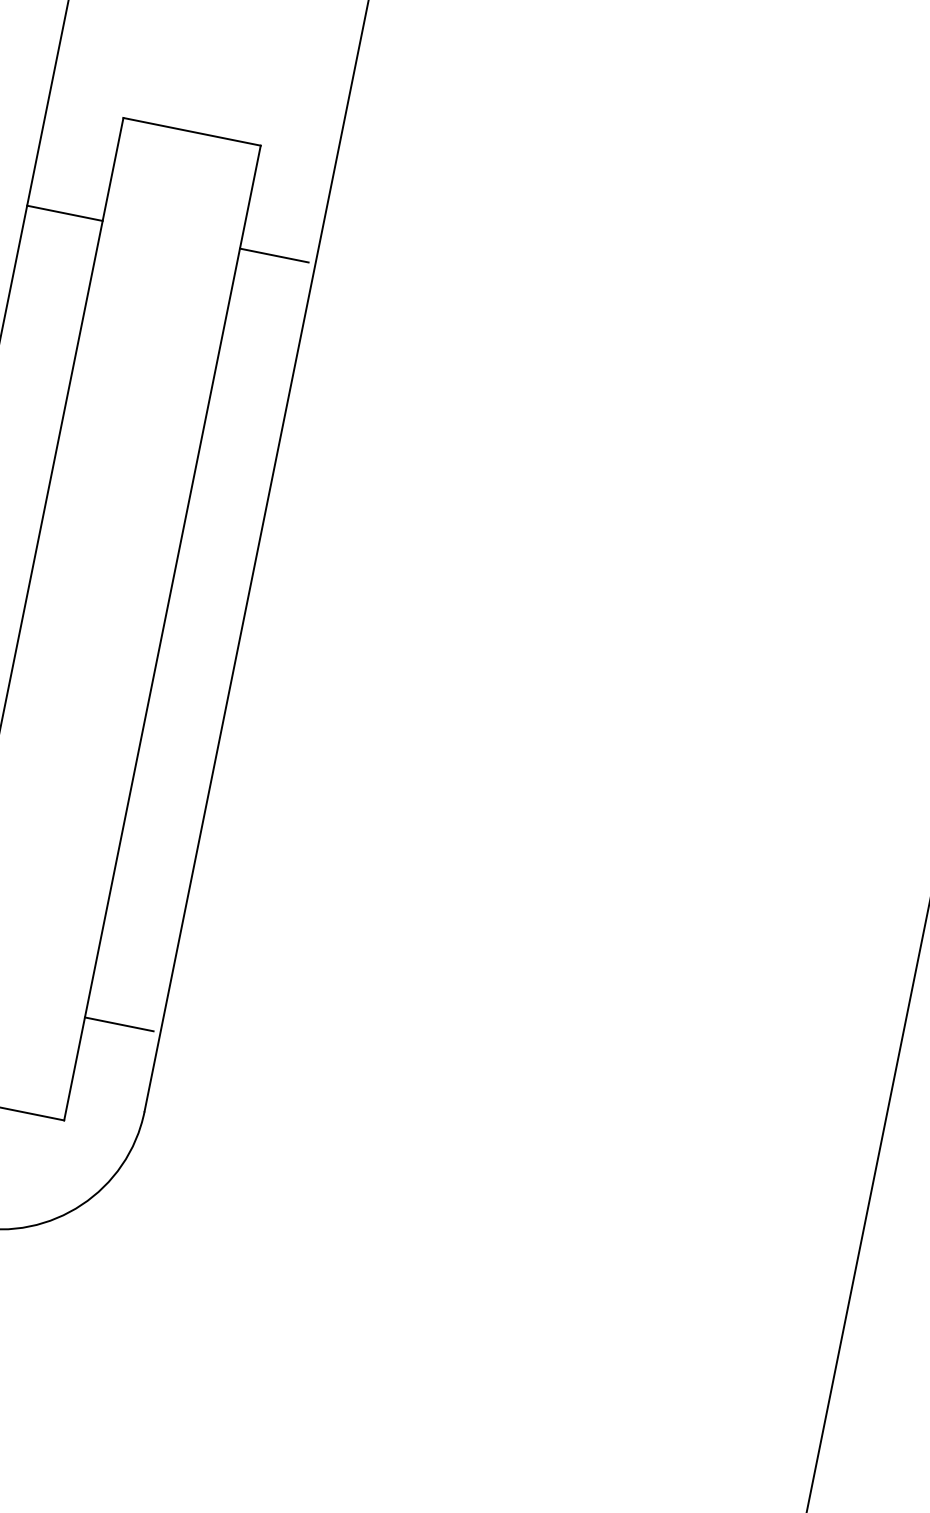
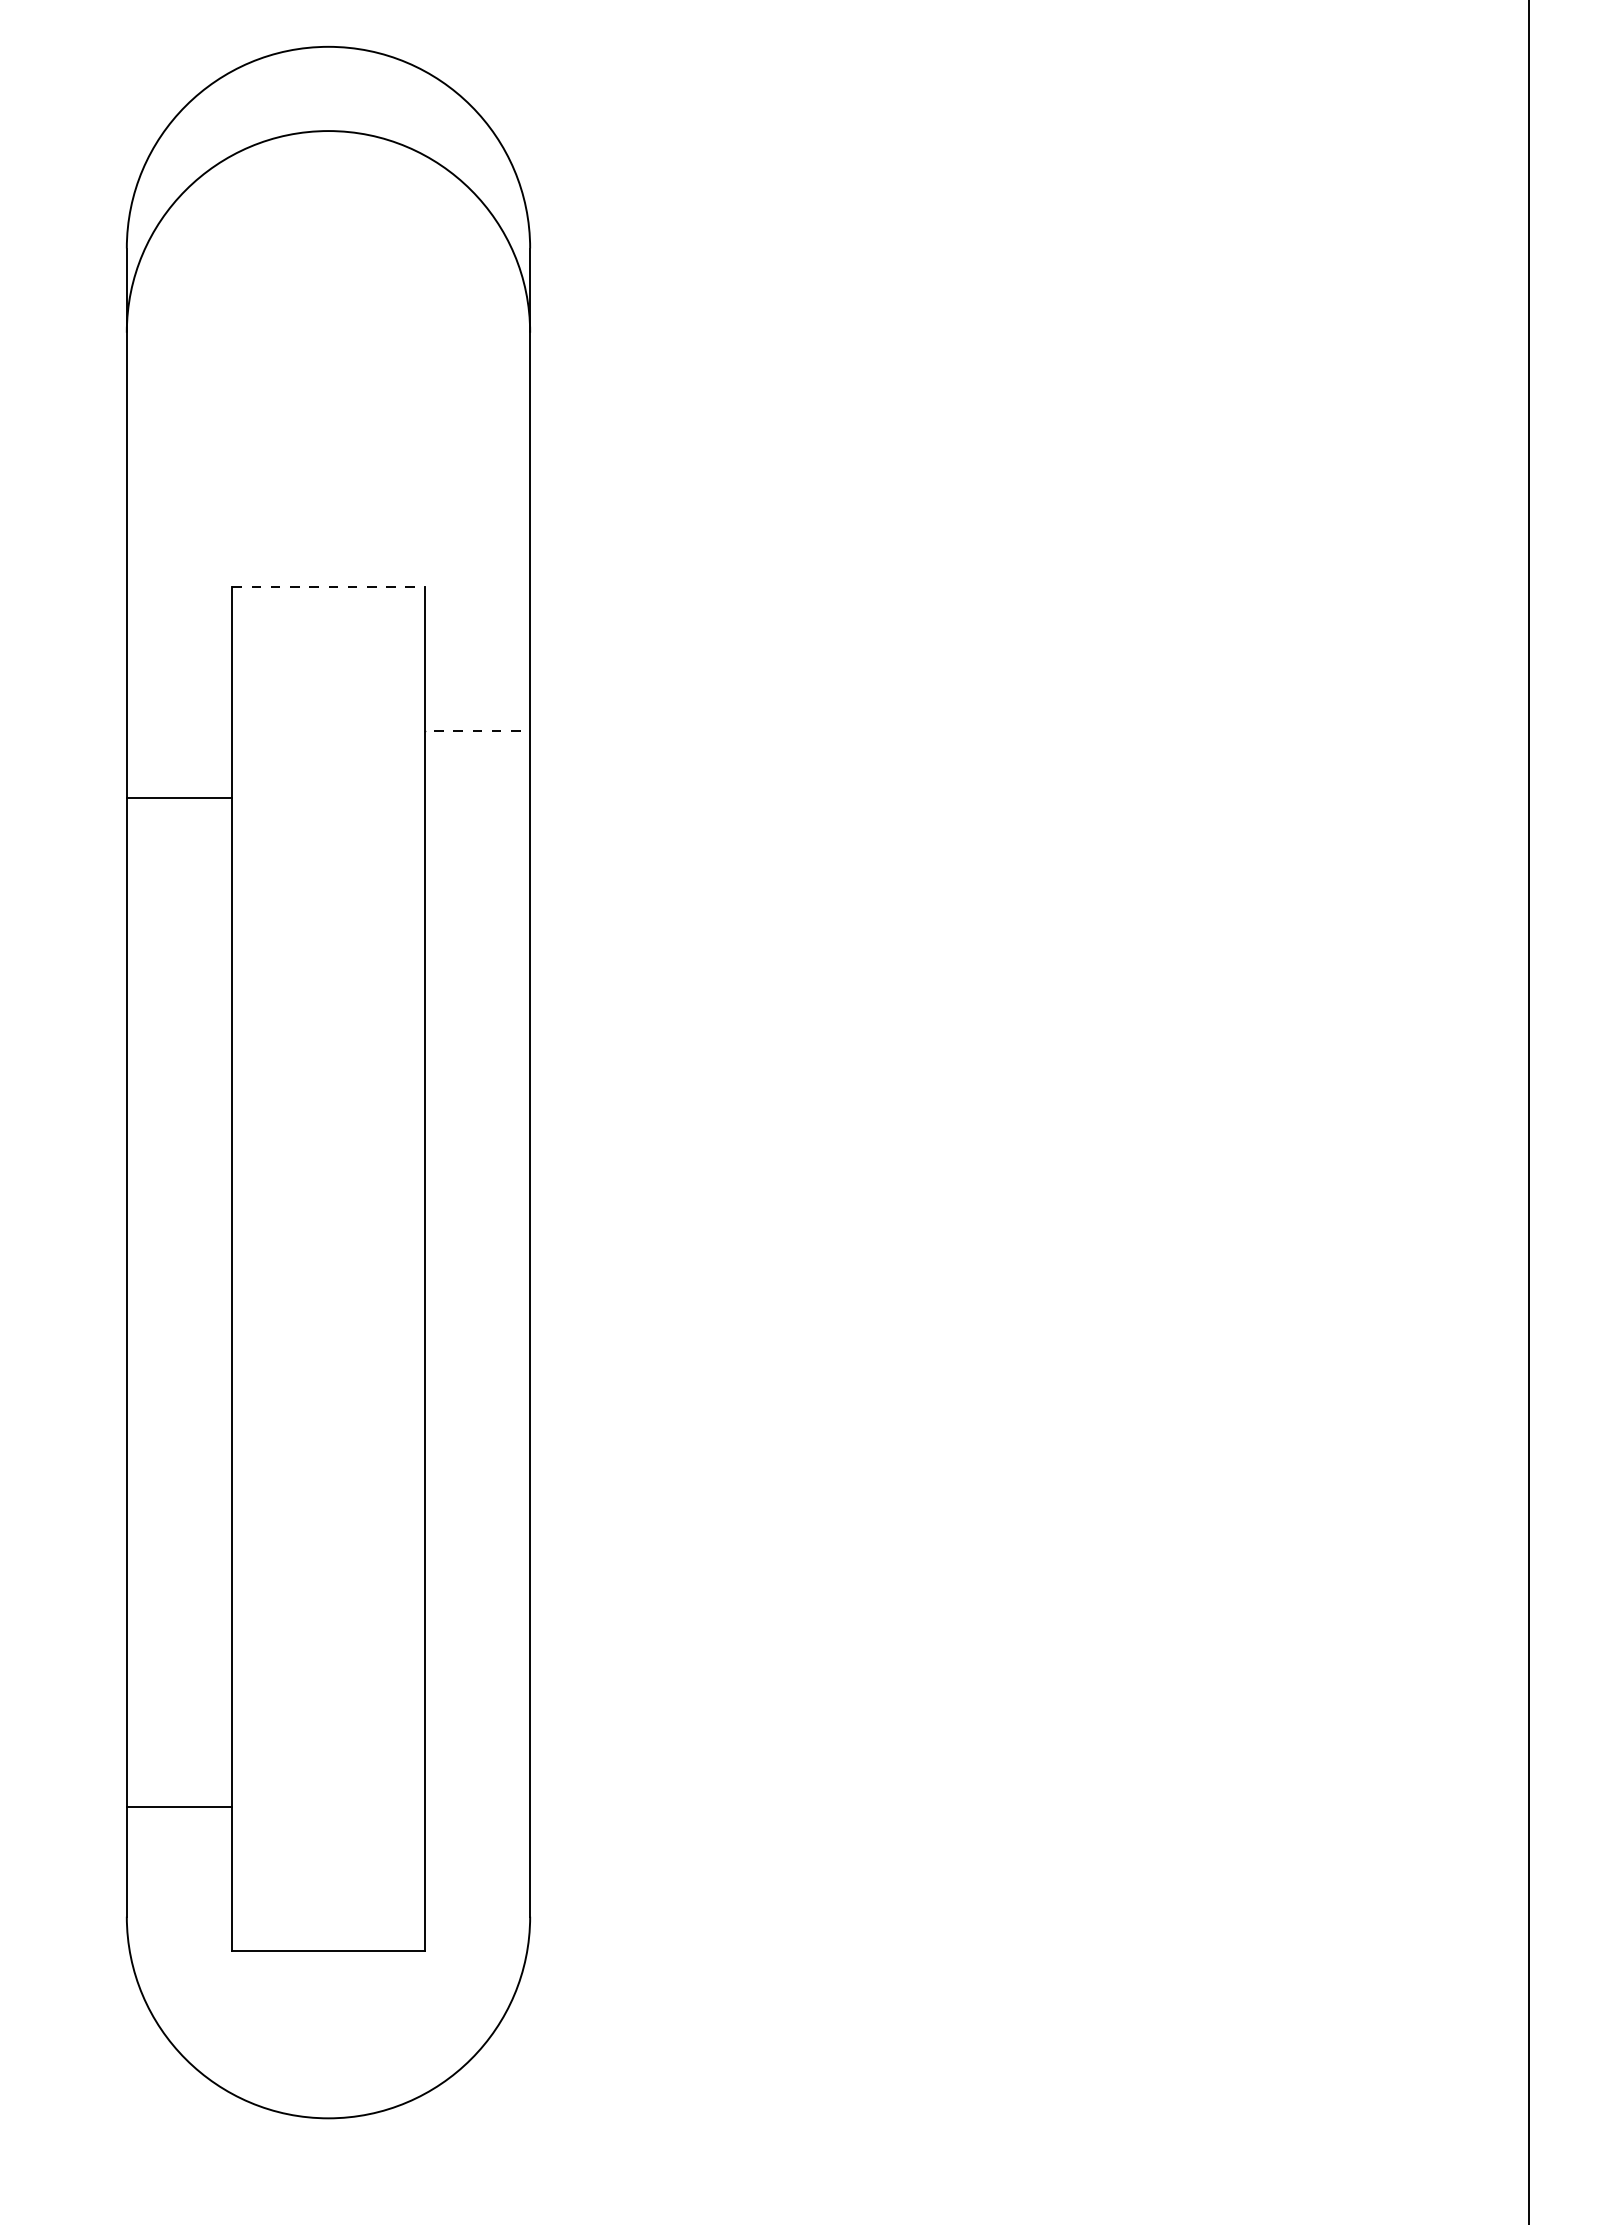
line: (192, 131) -> (328, 586), solid -> dashed
line: (64, 212) -> (179, 797), moved
line: (274, 255) -> (472, 730), solid -> dashed
line: (119, 1024) -> (472, 1806), removed

